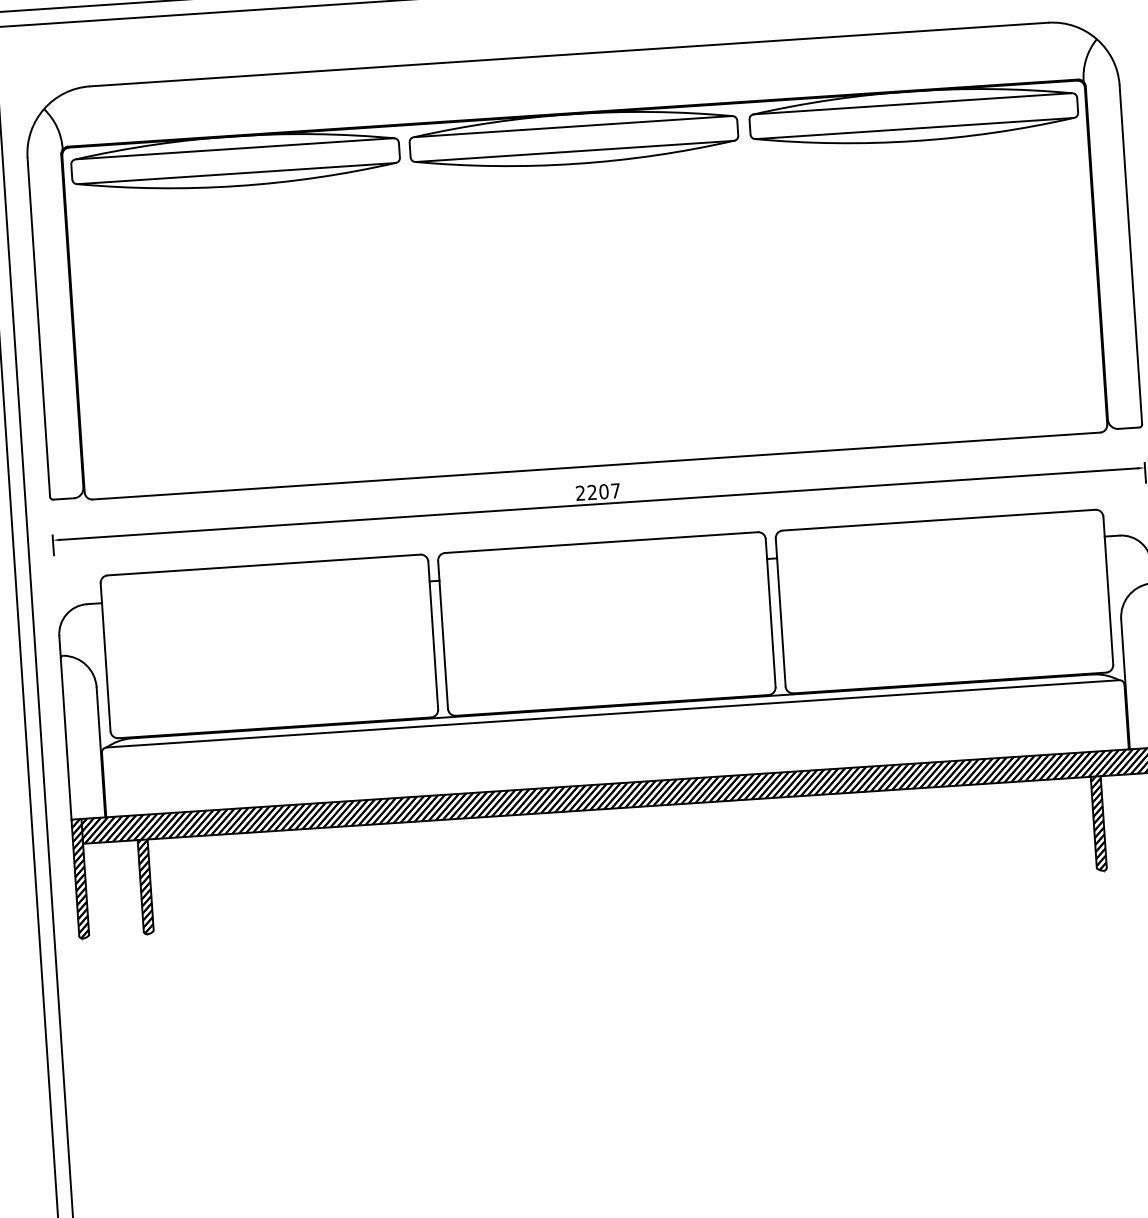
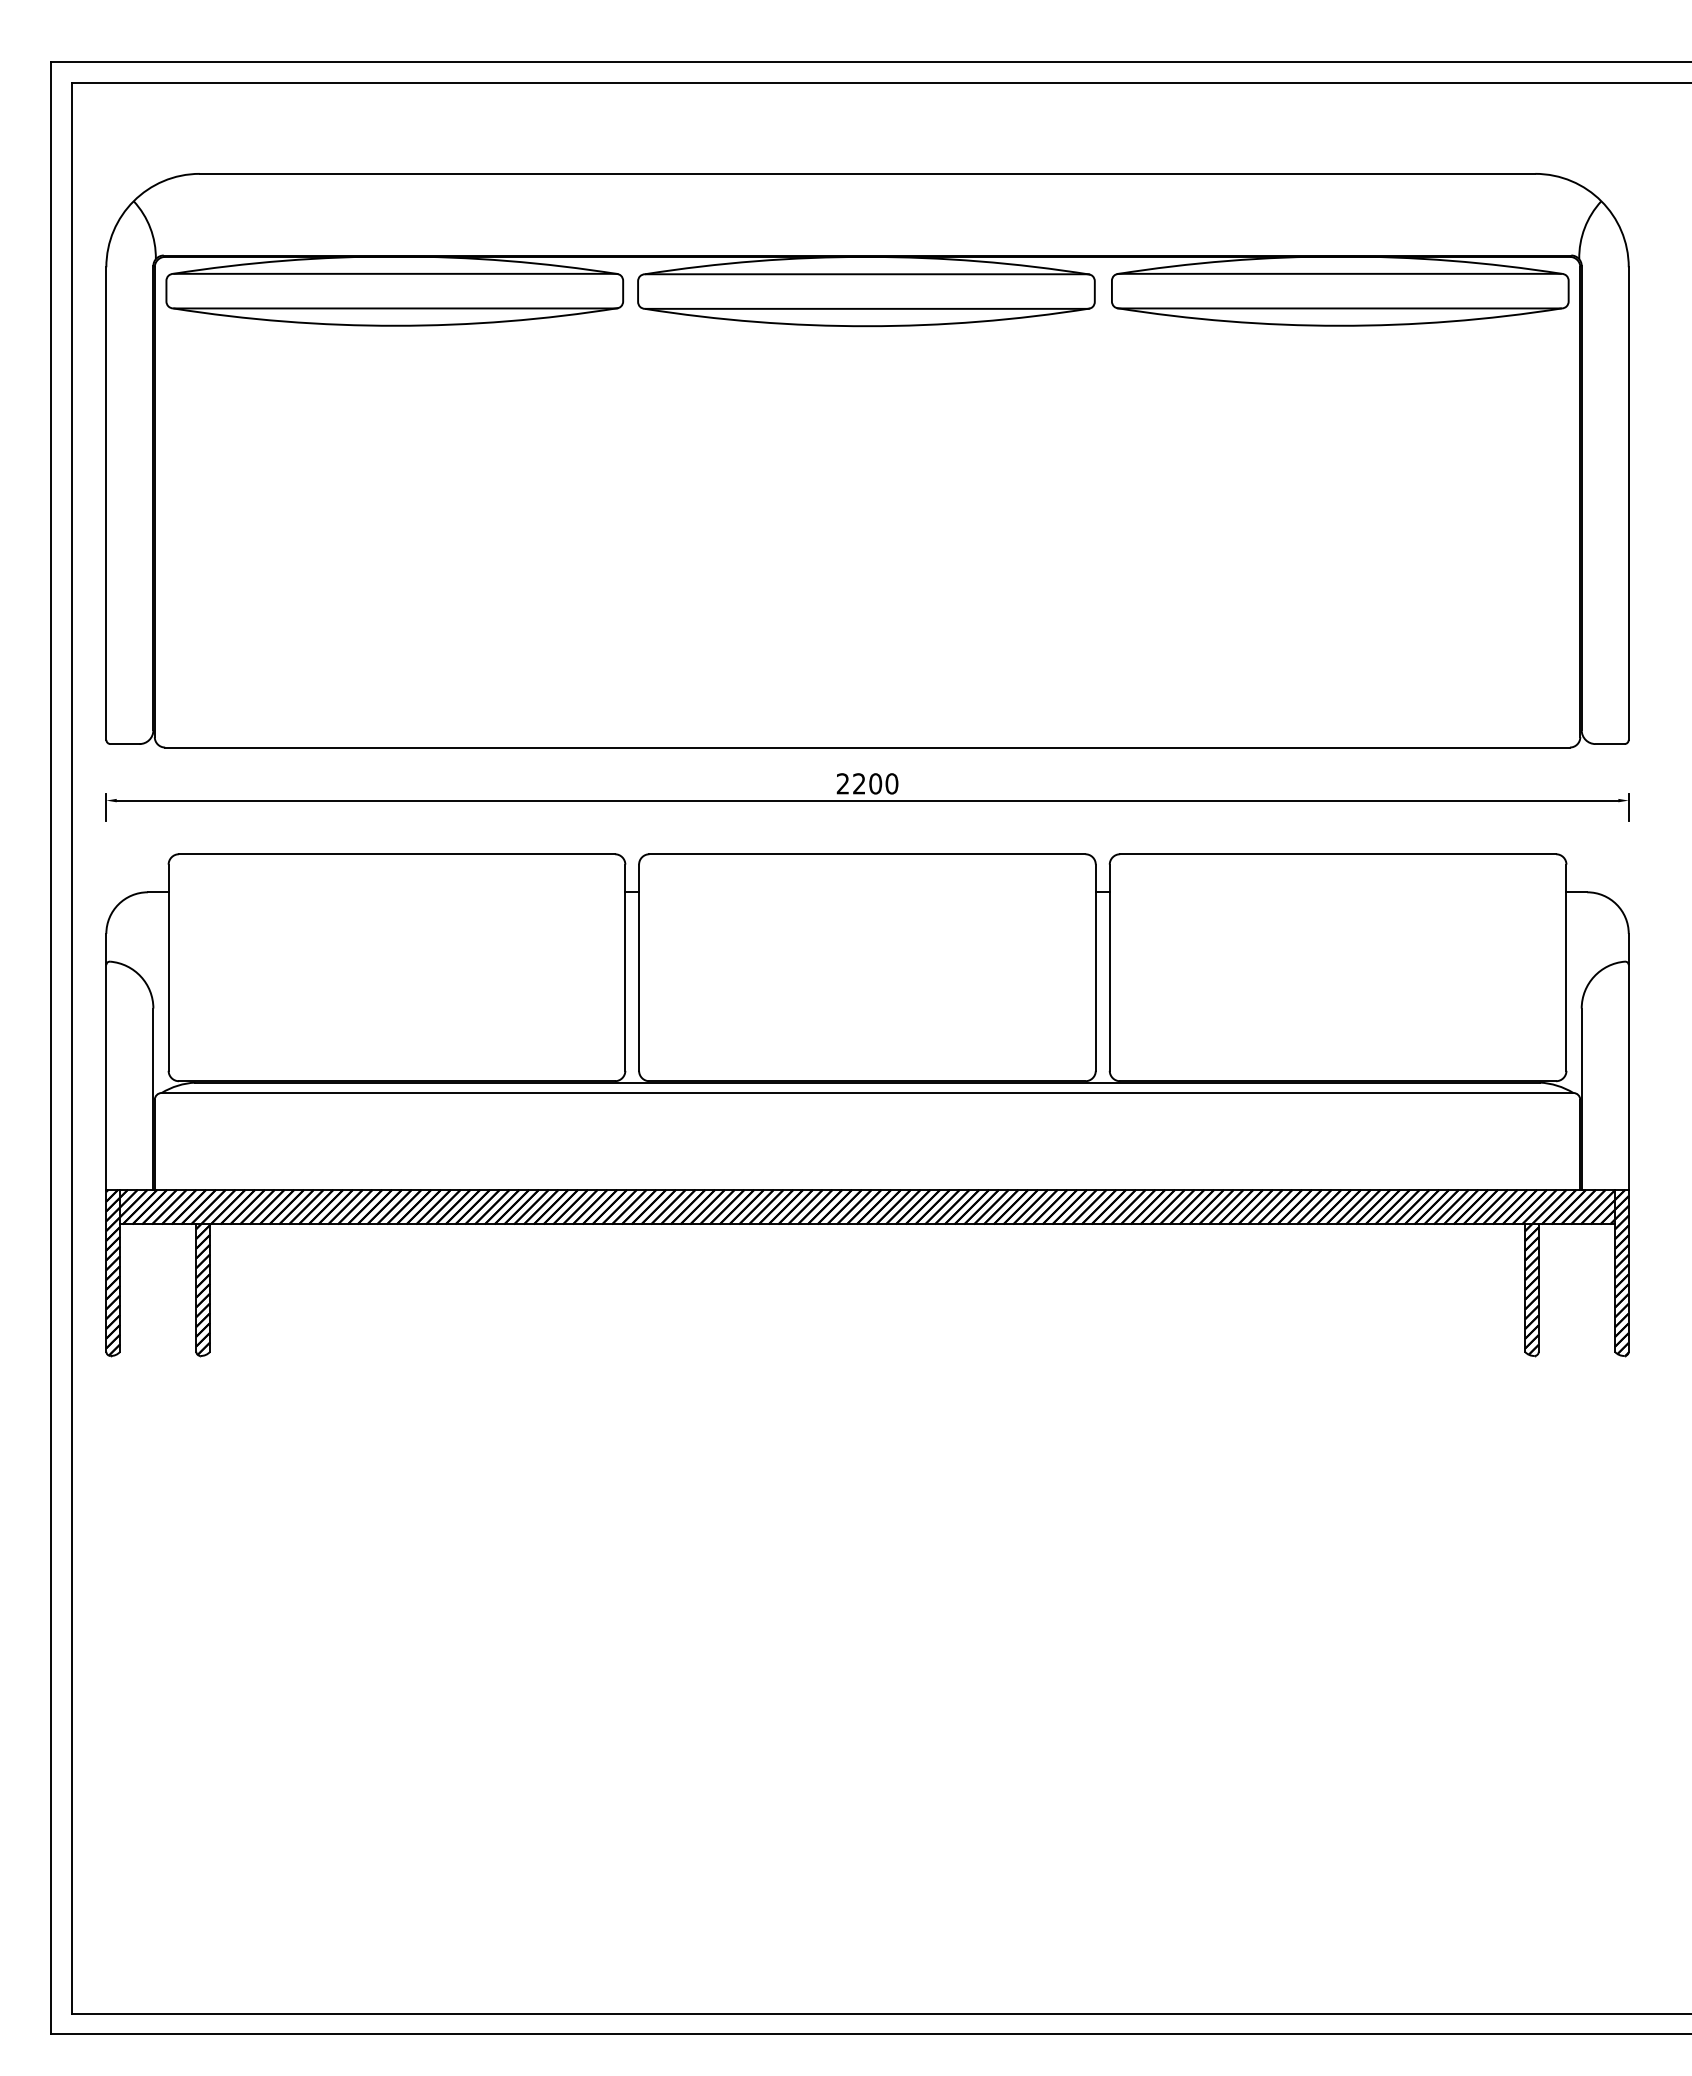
text: (615, 490) -> (891, 783), 2207 -> 2200

